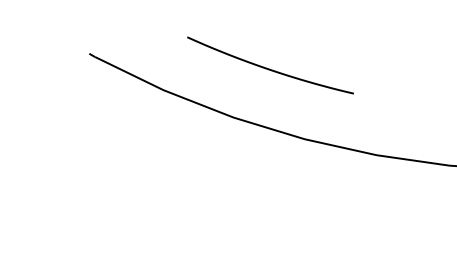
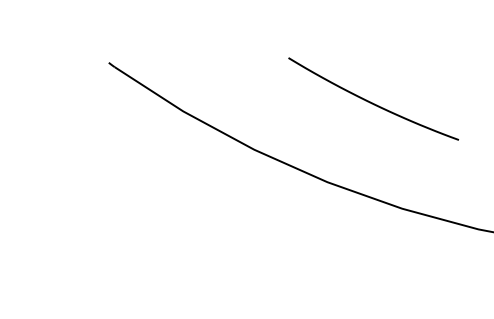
curve: (269, 68) -> (372, 102), moved

